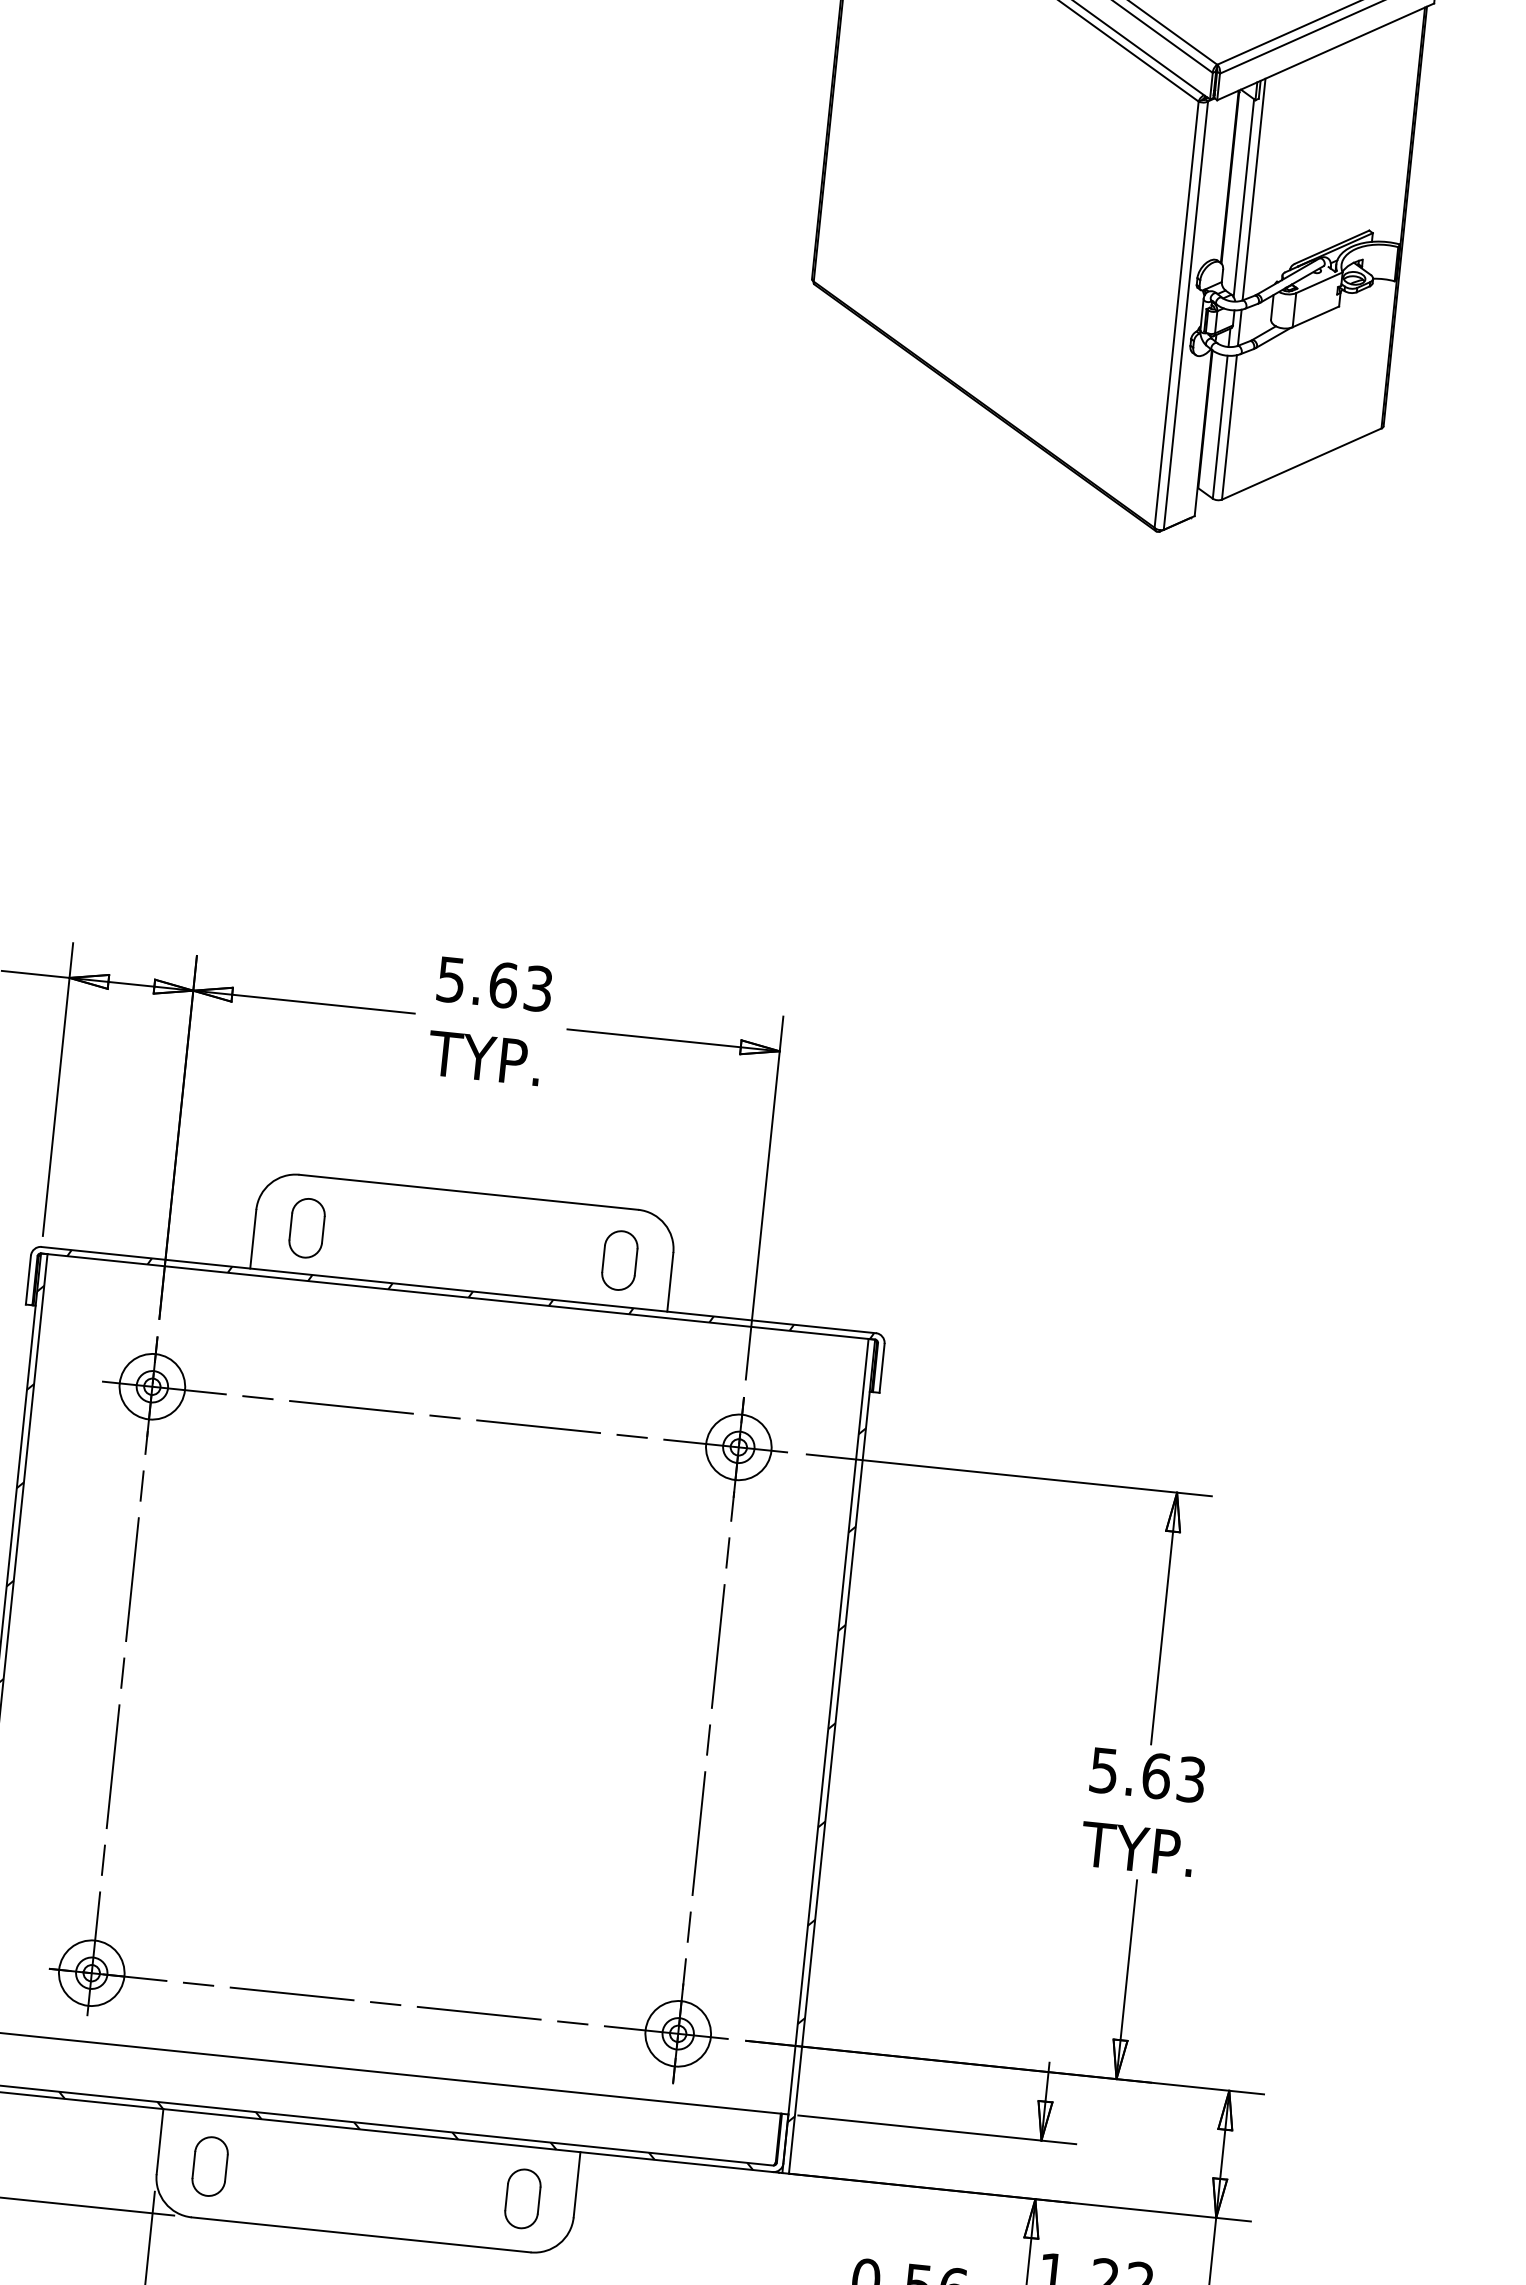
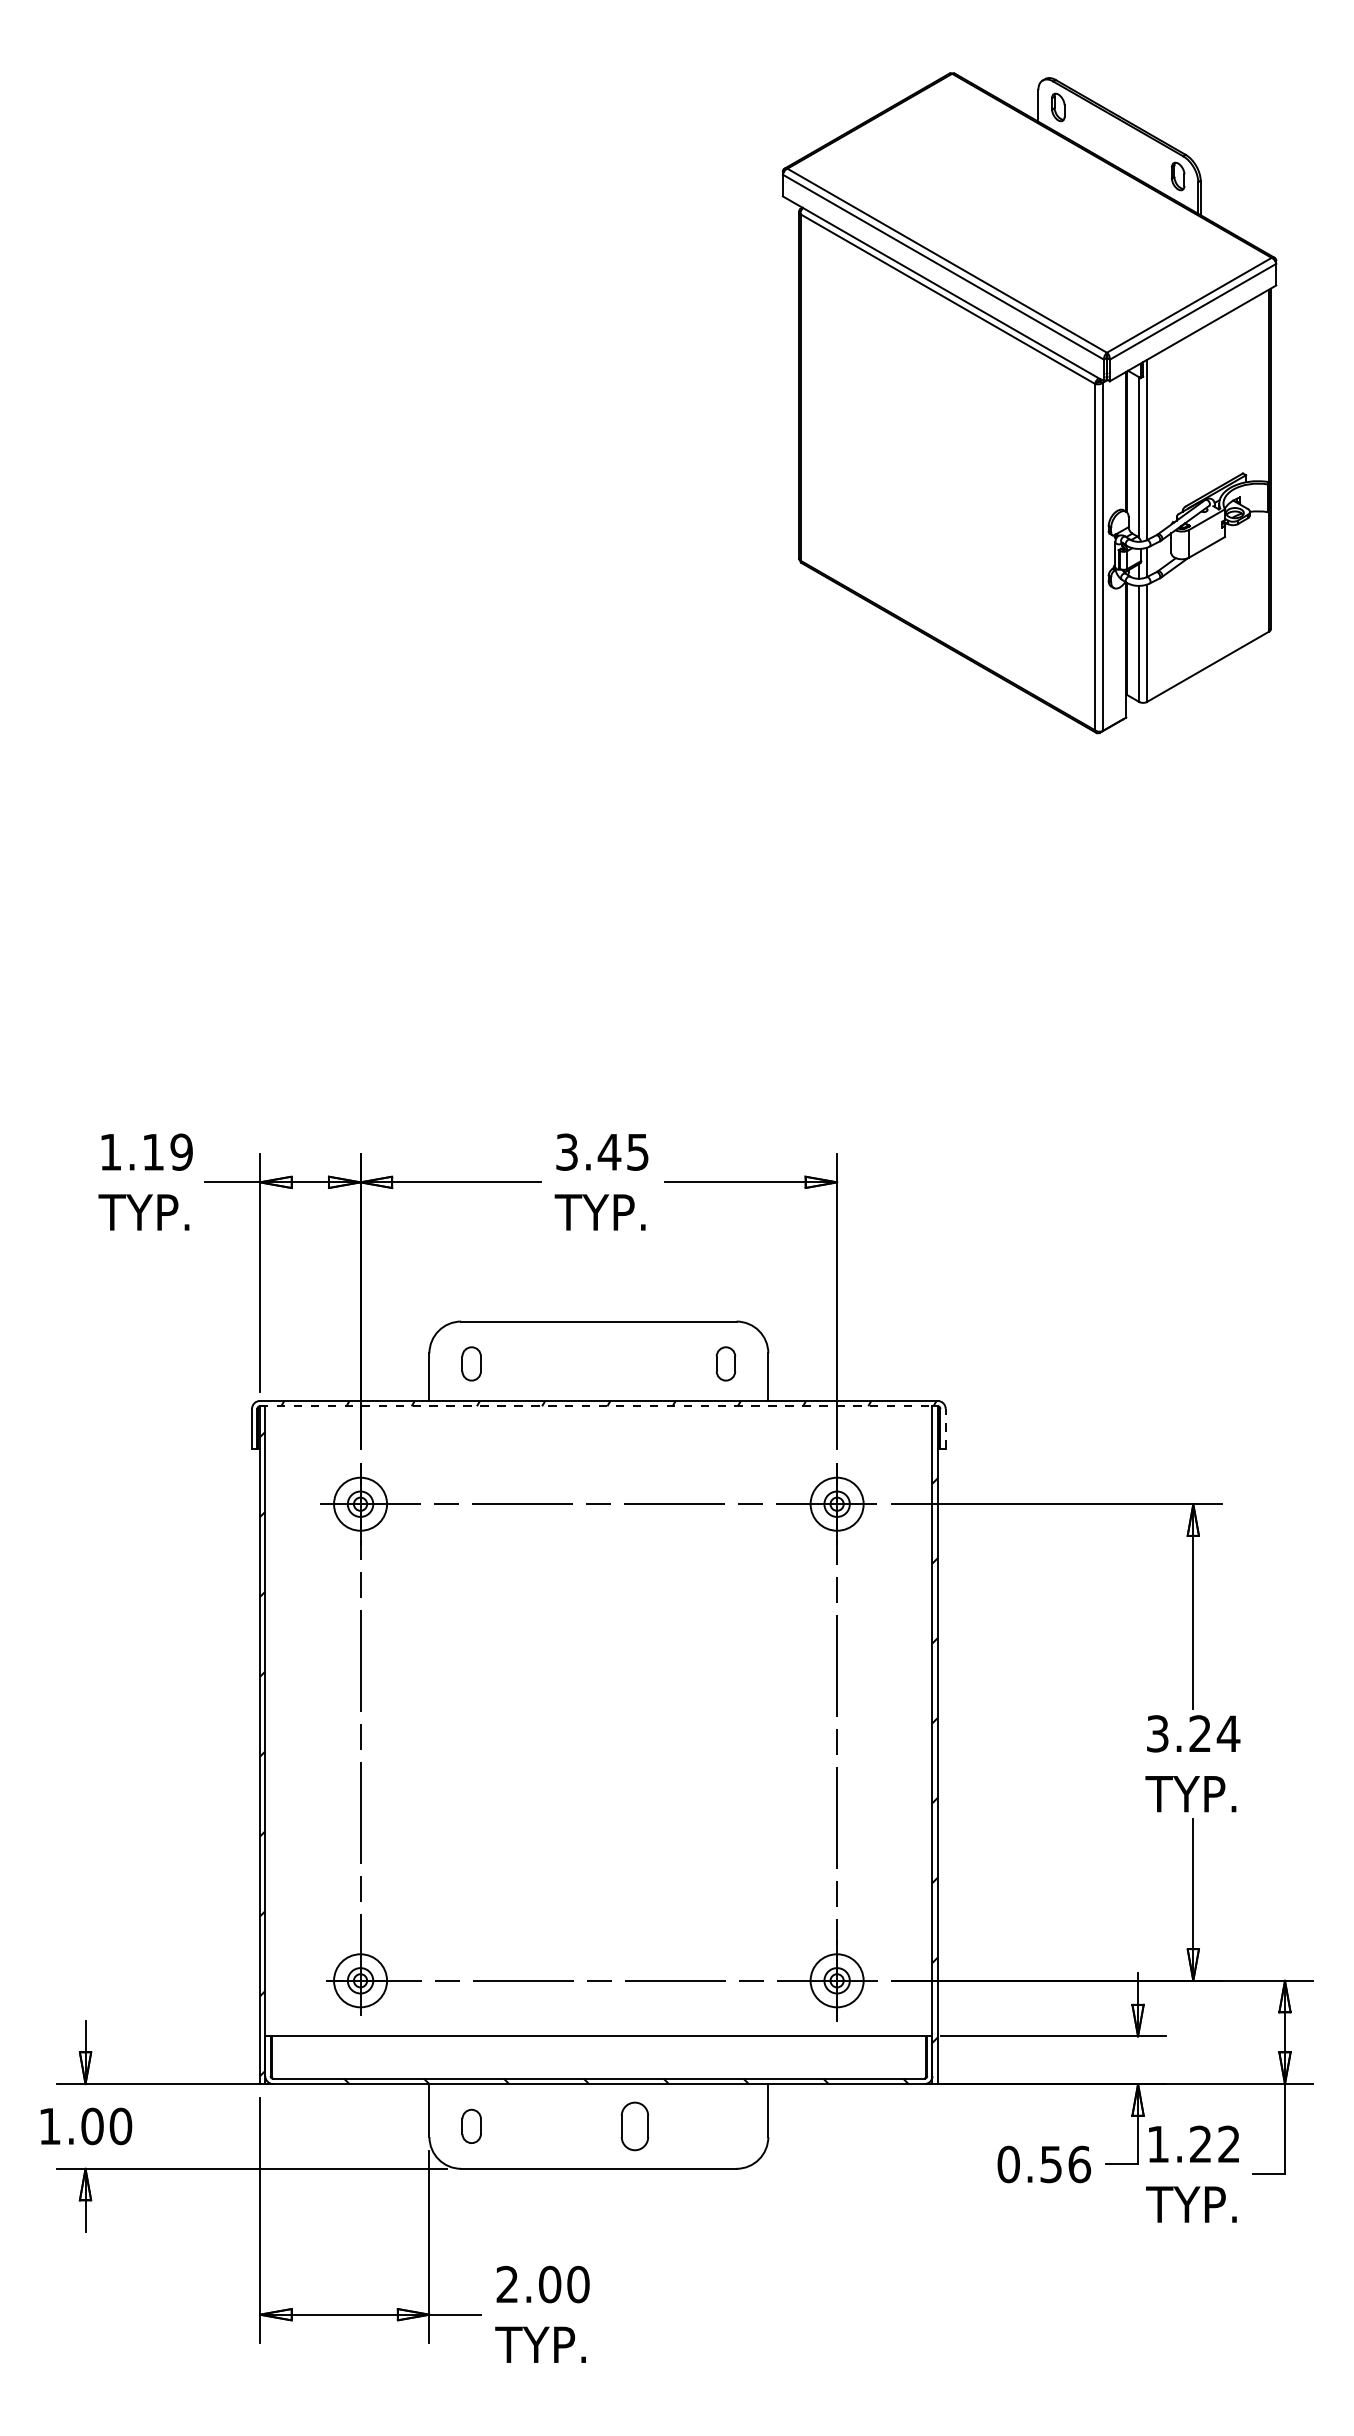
text: (494, 983) -> (602, 1151), 5.63 -> 3.45
part: (306, 1227) -> (471, 1363), size x0.7
part: (619, 1260) -> (725, 1363), size x0.7
line: (457, 1296) -> (598, 1406), solid -> dashed
line: (881, 1367) -> (945, 1428), solid -> dashed
text: (1148, 1774) -> (1193, 1733), 5.63 -> 3.24
part: (209, 2166) -> (471, 2126), size x0.7
part: (522, 2198) -> (634, 2126), moved

